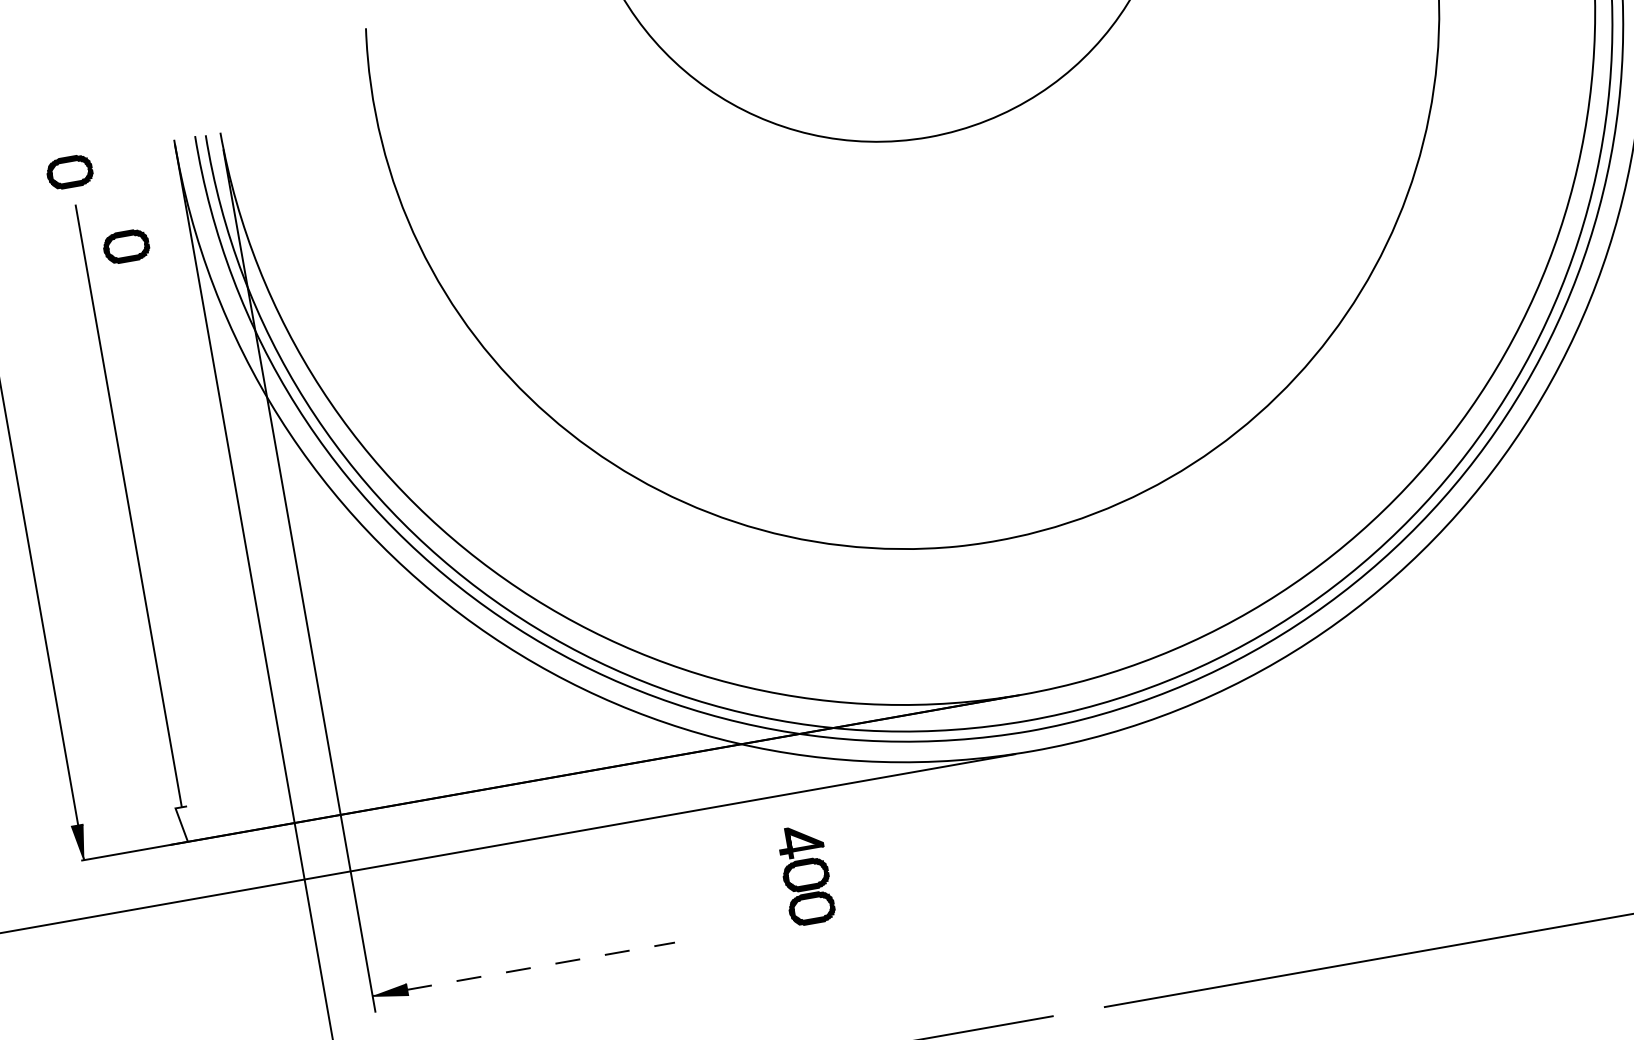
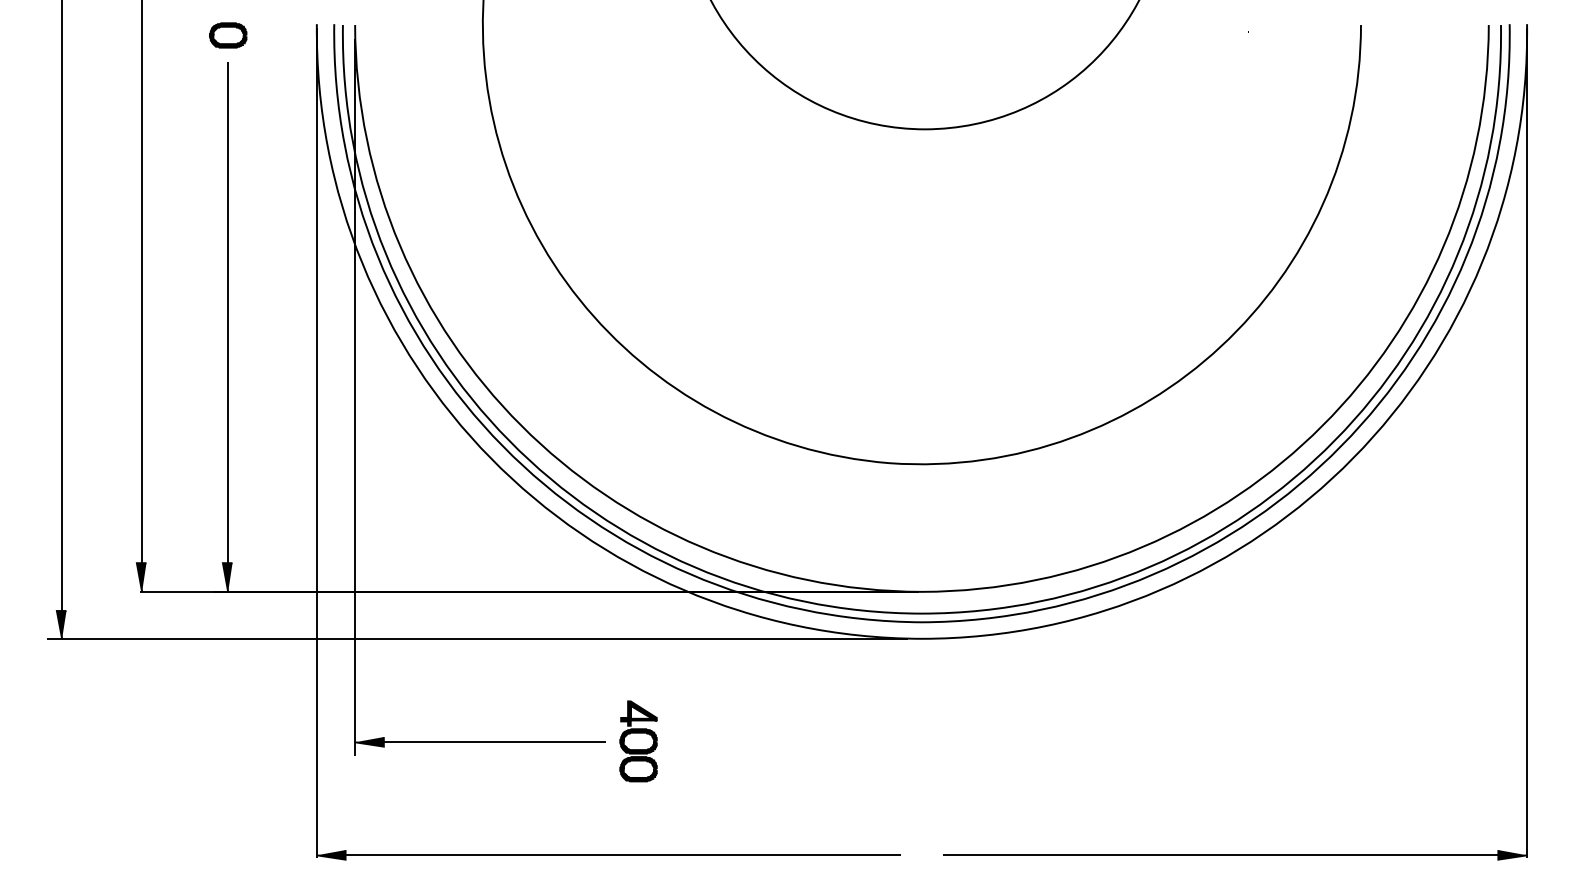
part: (126, 246) -> (263, 103), removed
fill: (184, 824) -> (227, 577), added
part: (805, 875) -> (638, 741), moved
line: (541, 966) -> (495, 742), dashed -> solid

